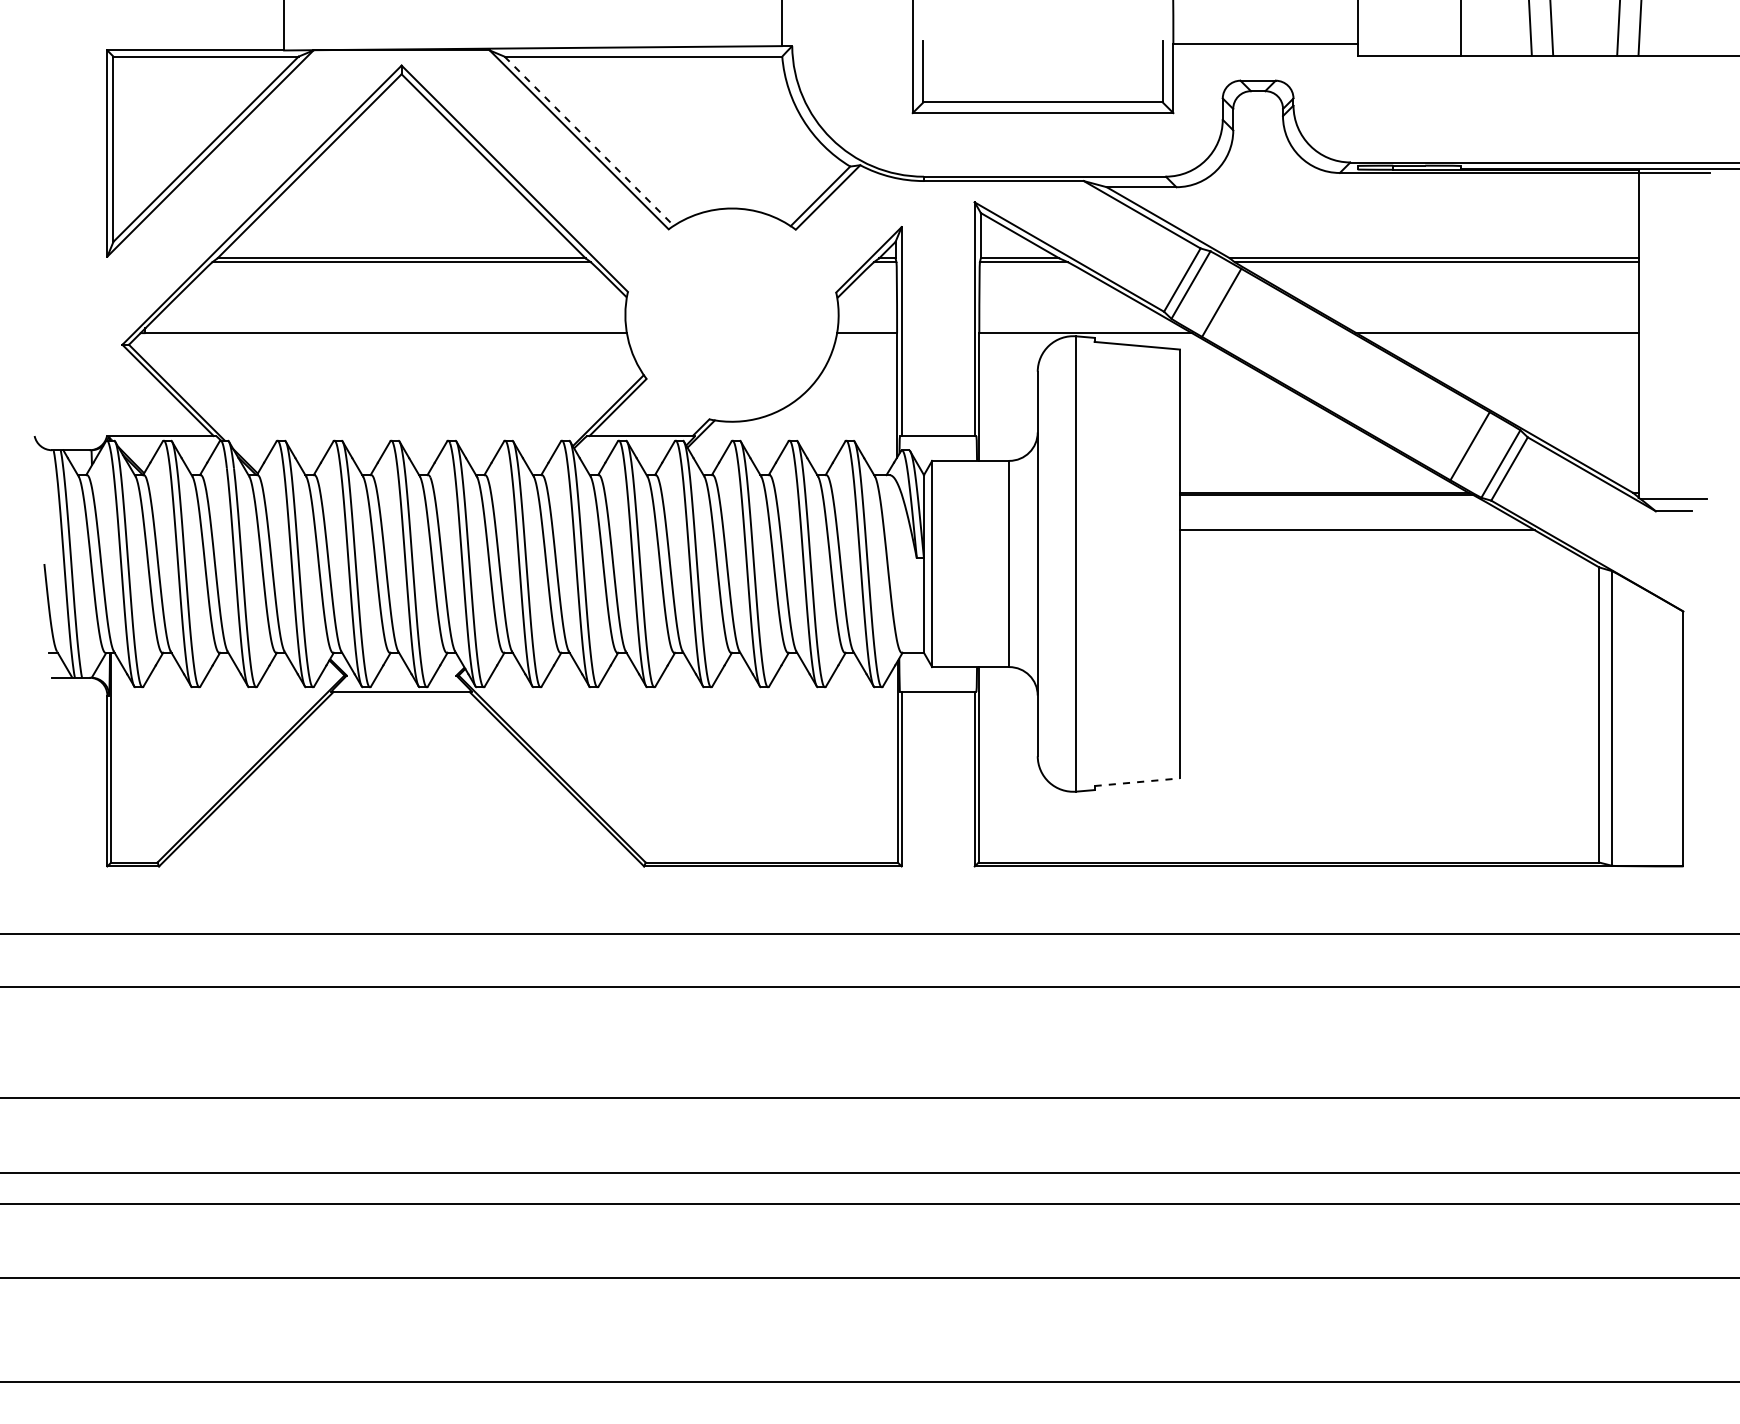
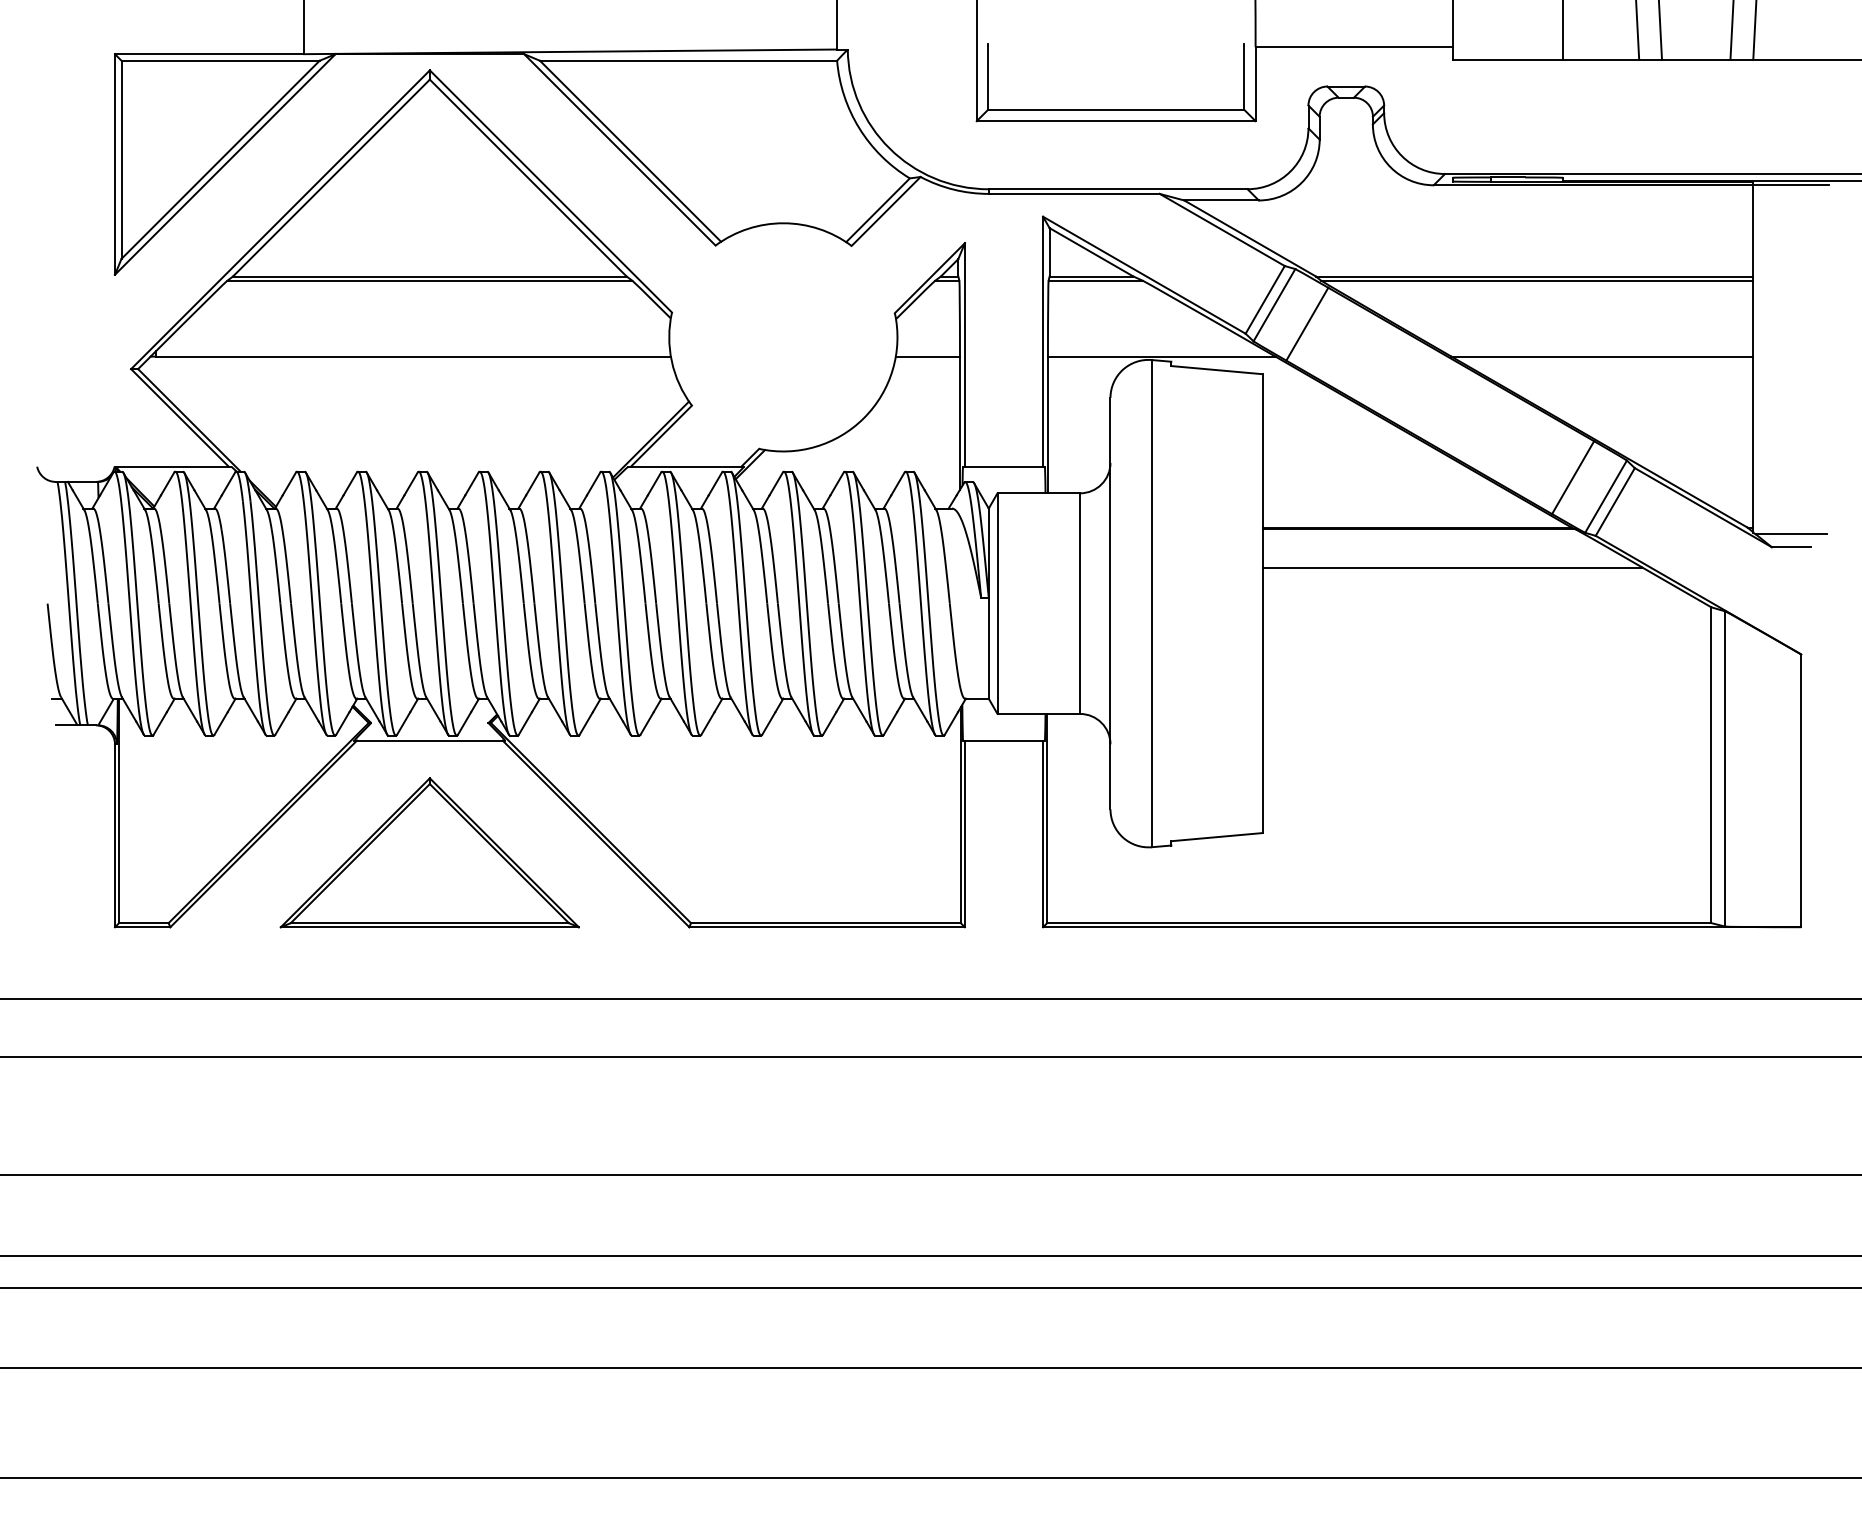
line: (589, 141) -> (630, 151), dashed -> solid
line: (1136, 782) -> (1216, 837), dashed -> solid
part: (401, 796) -> (429, 852), added

